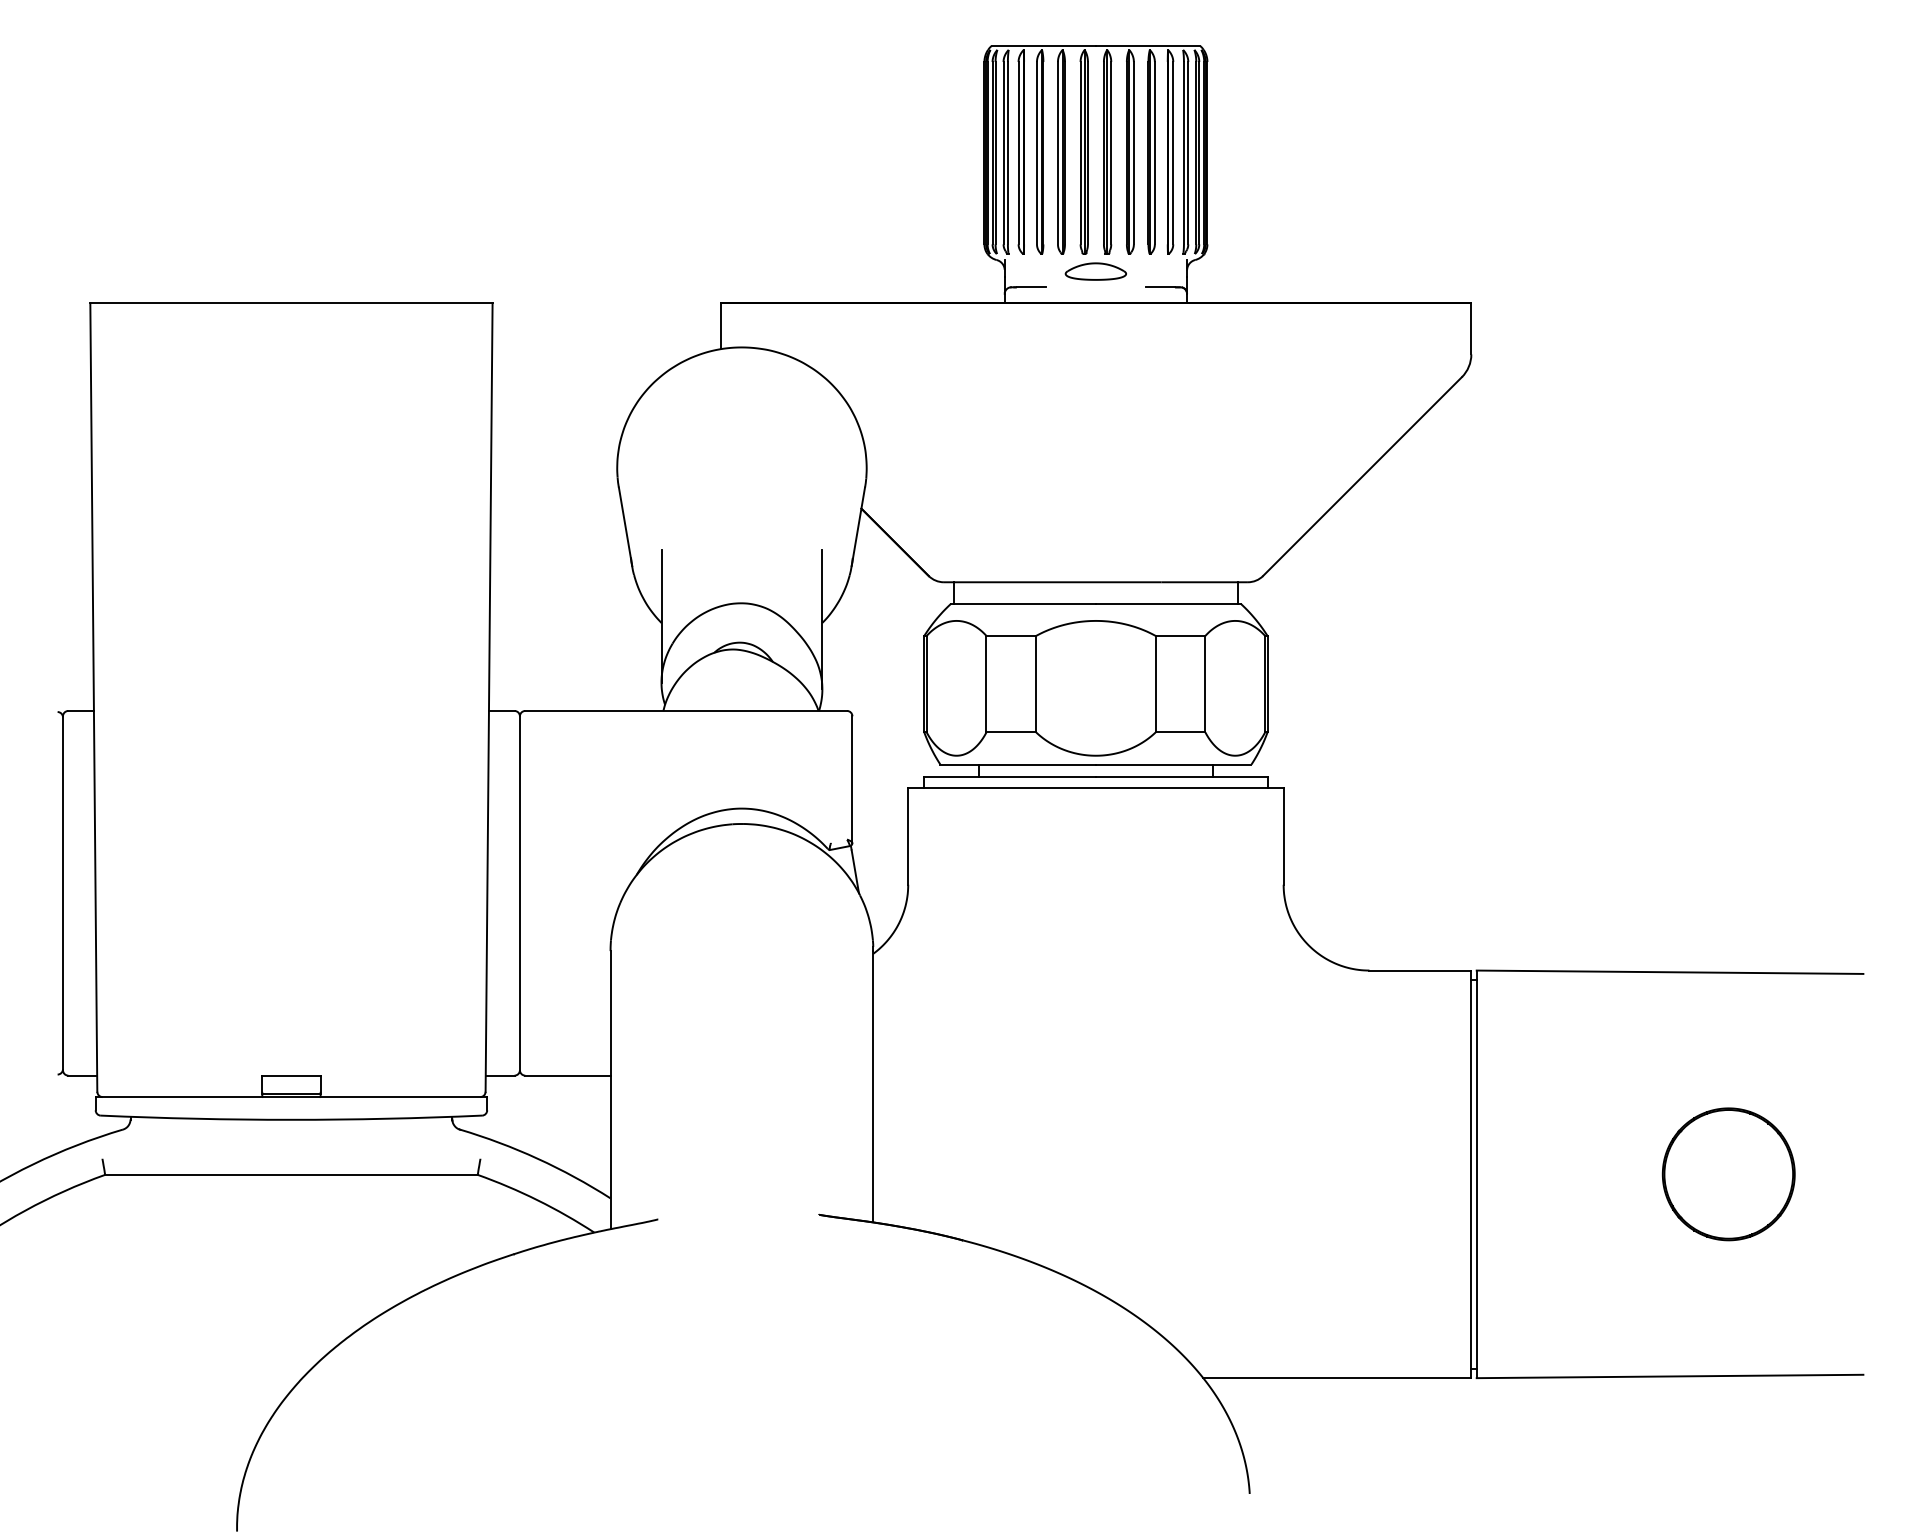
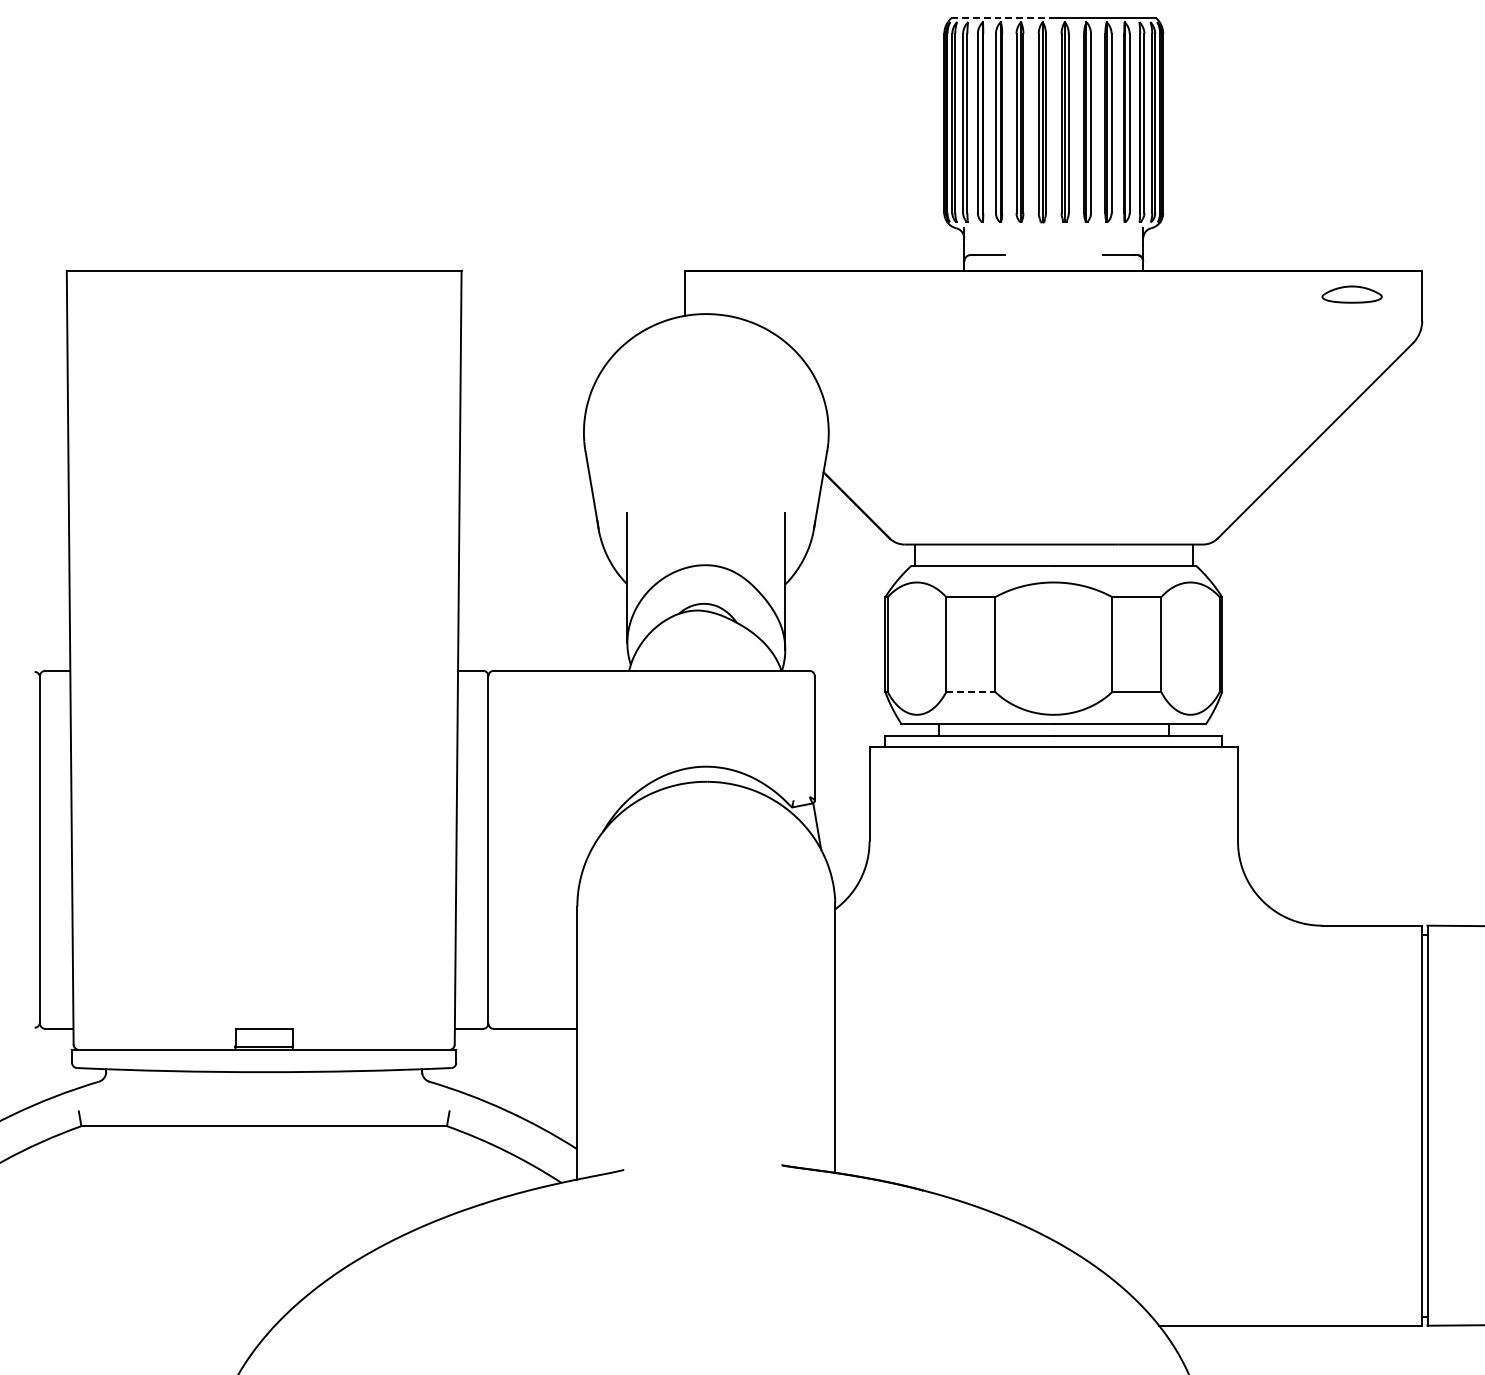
line: (1044, 45) -> (1003, 17), solid -> dashed
part: (1095, 271) -> (1351, 294), moved
line: (1011, 732) -> (970, 692), solid -> dashed

